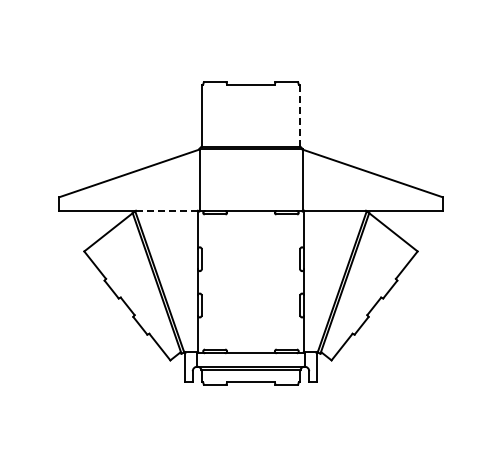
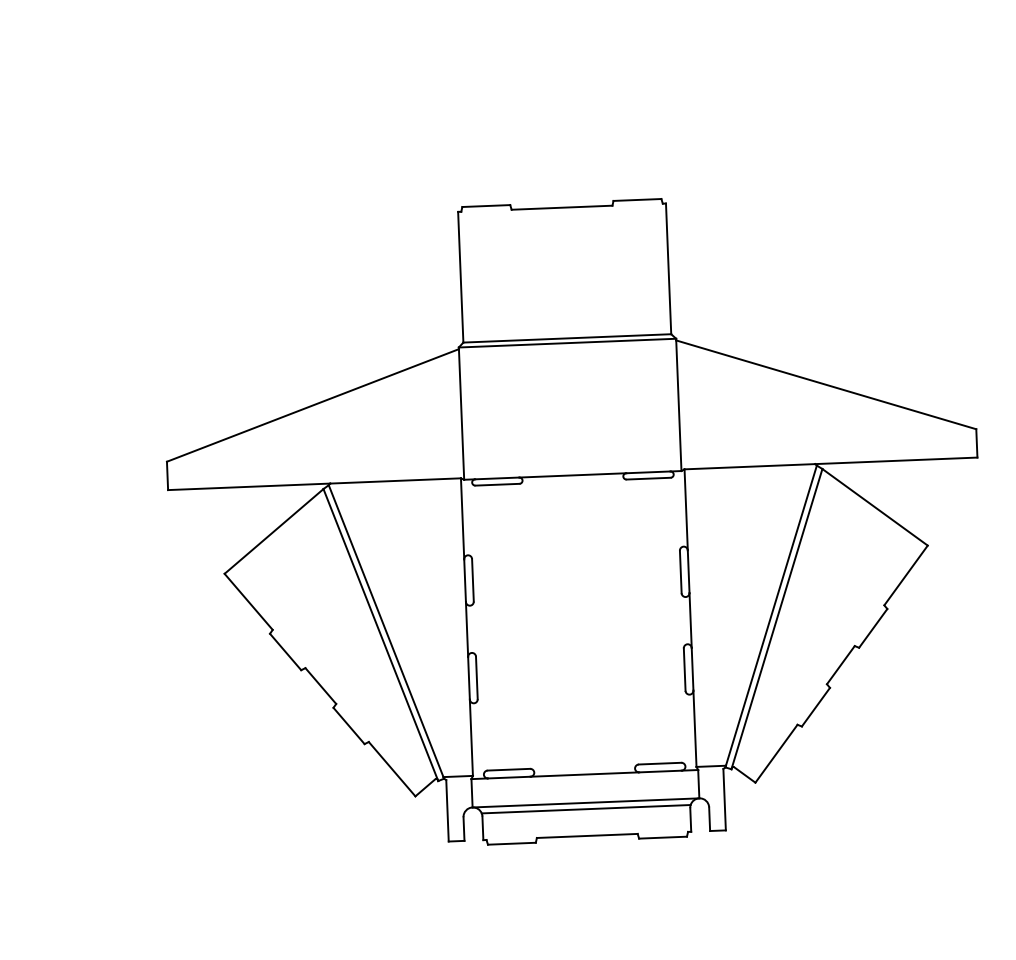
line: (300, 115) -> (669, 268), dashed -> solid
line: (167, 210) -> (396, 480), dashed -> solid

